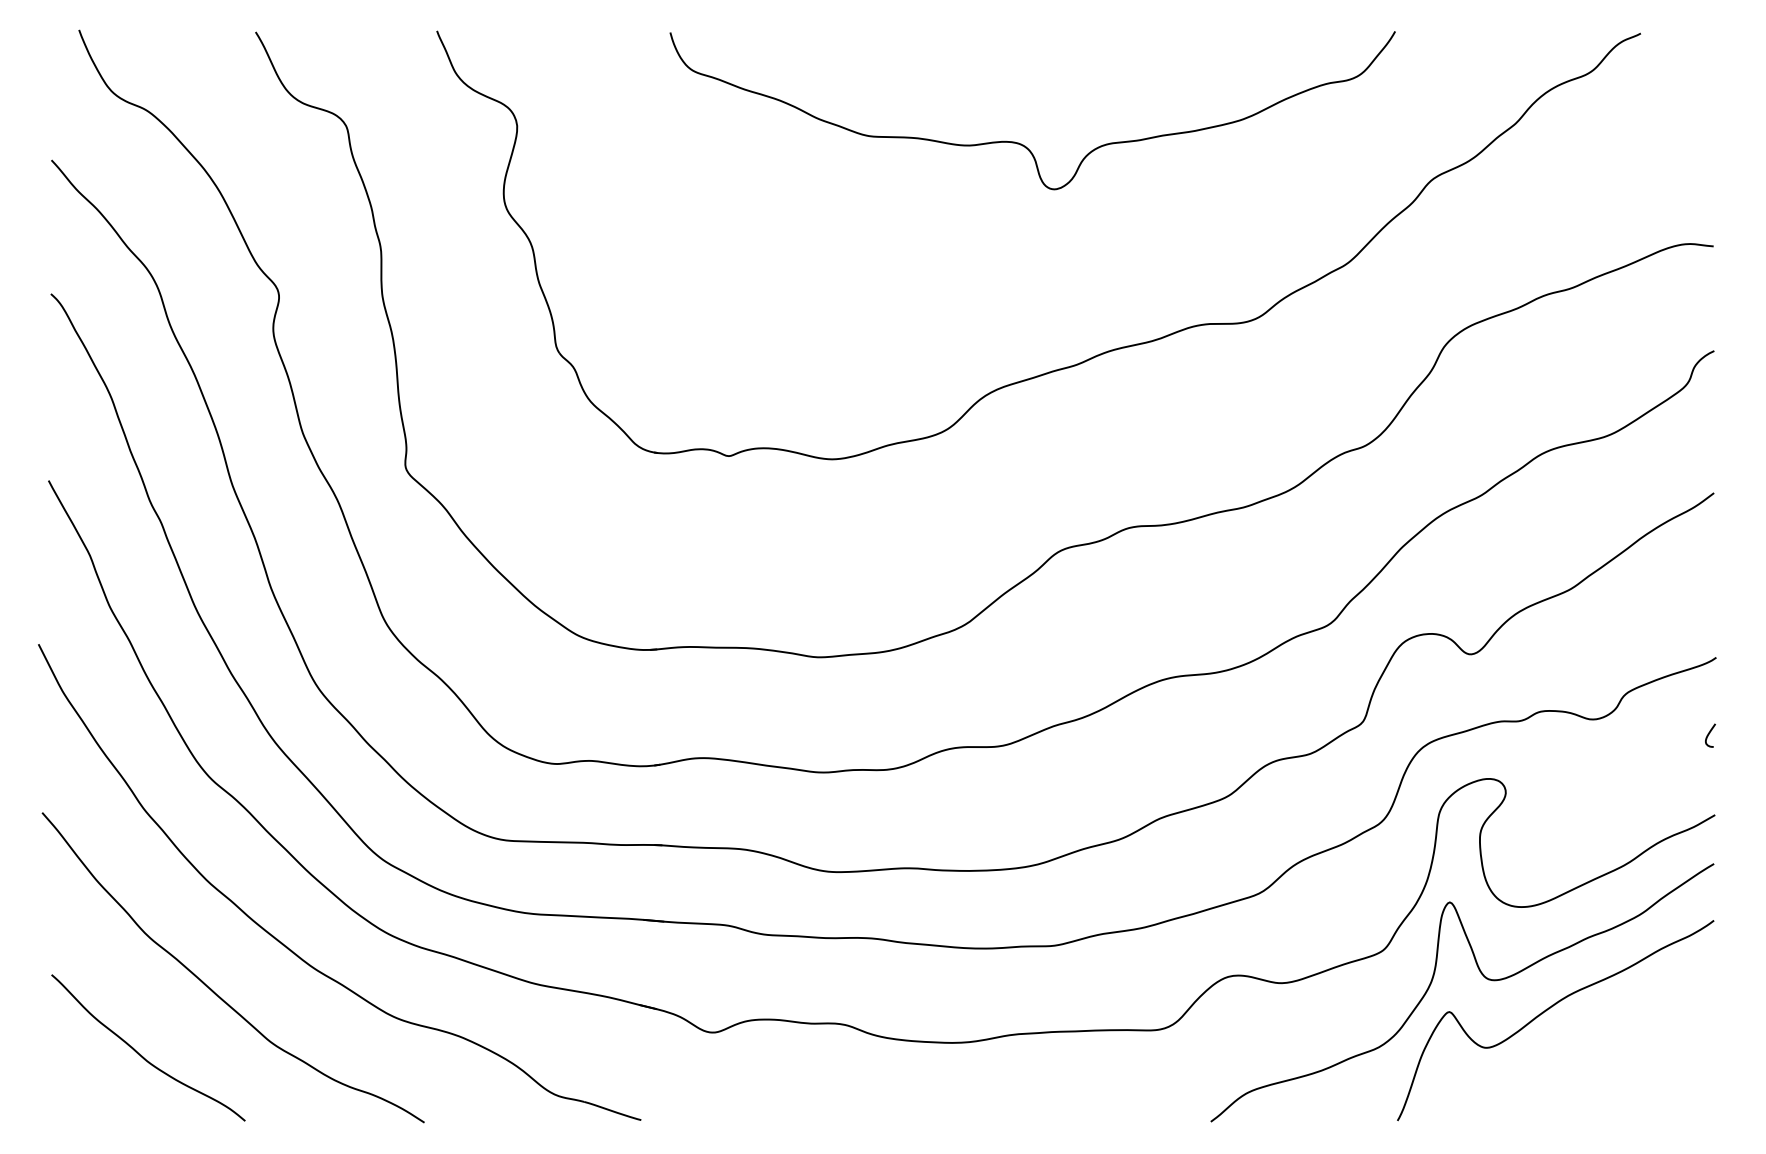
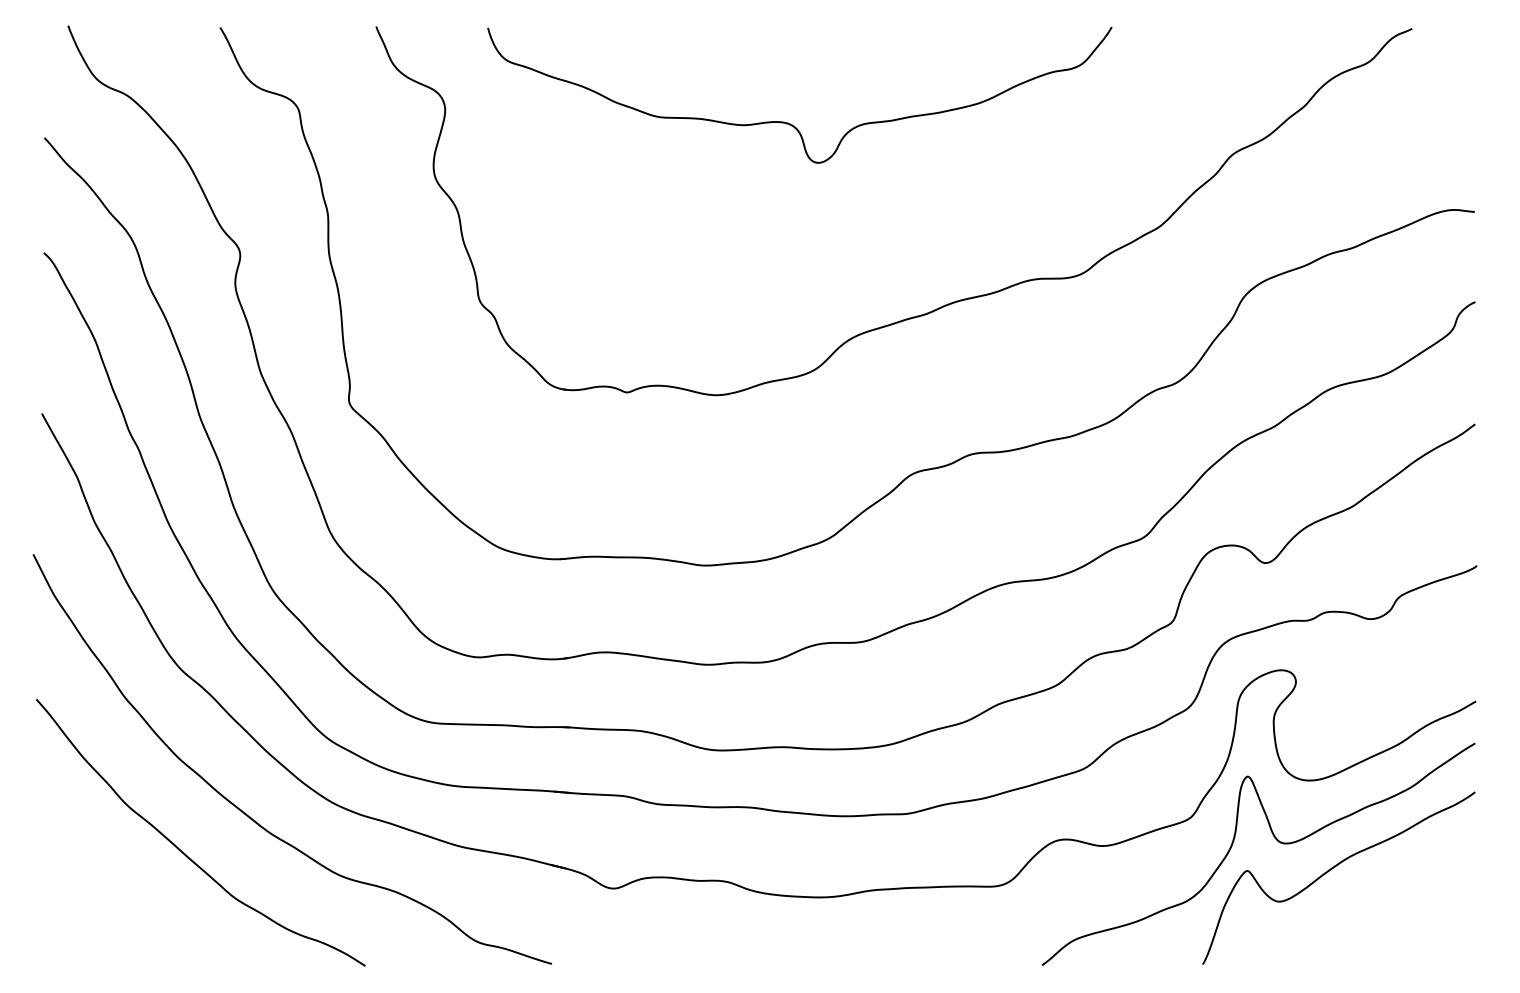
curve: (1019, 142) -> (788, 122), moved
curve: (1709, 735) -> (1471, 632), removed
curve: (141, 1054) -> (121, 907), removed

